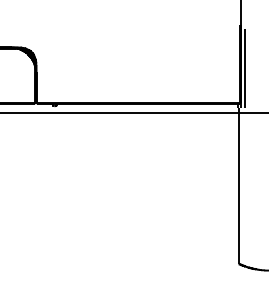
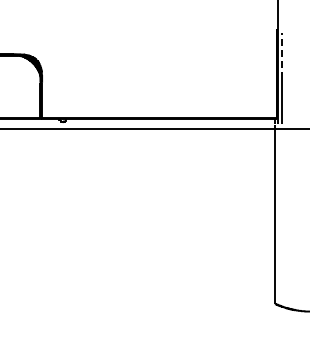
line: (245, 48) -> (282, 55), solid -> dashed

